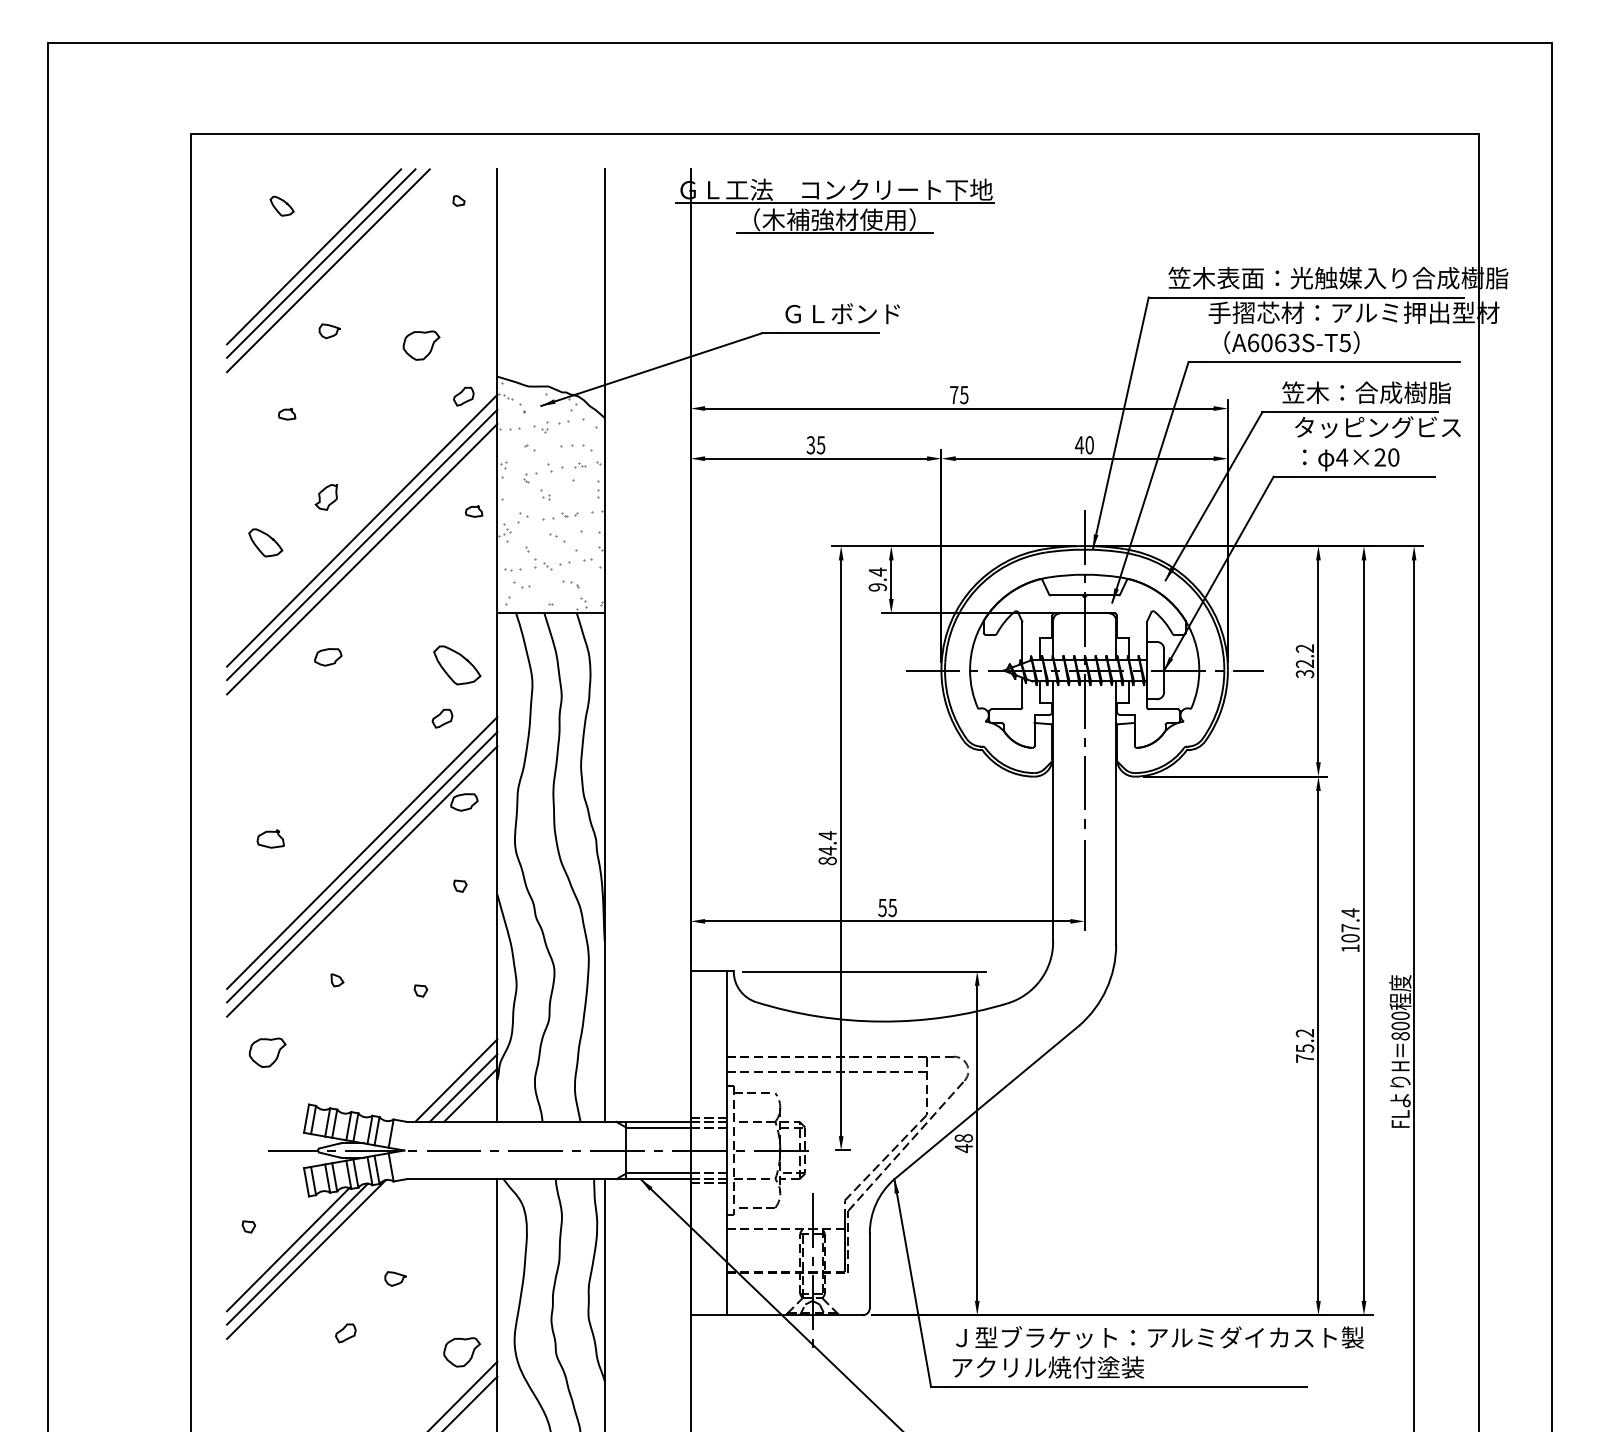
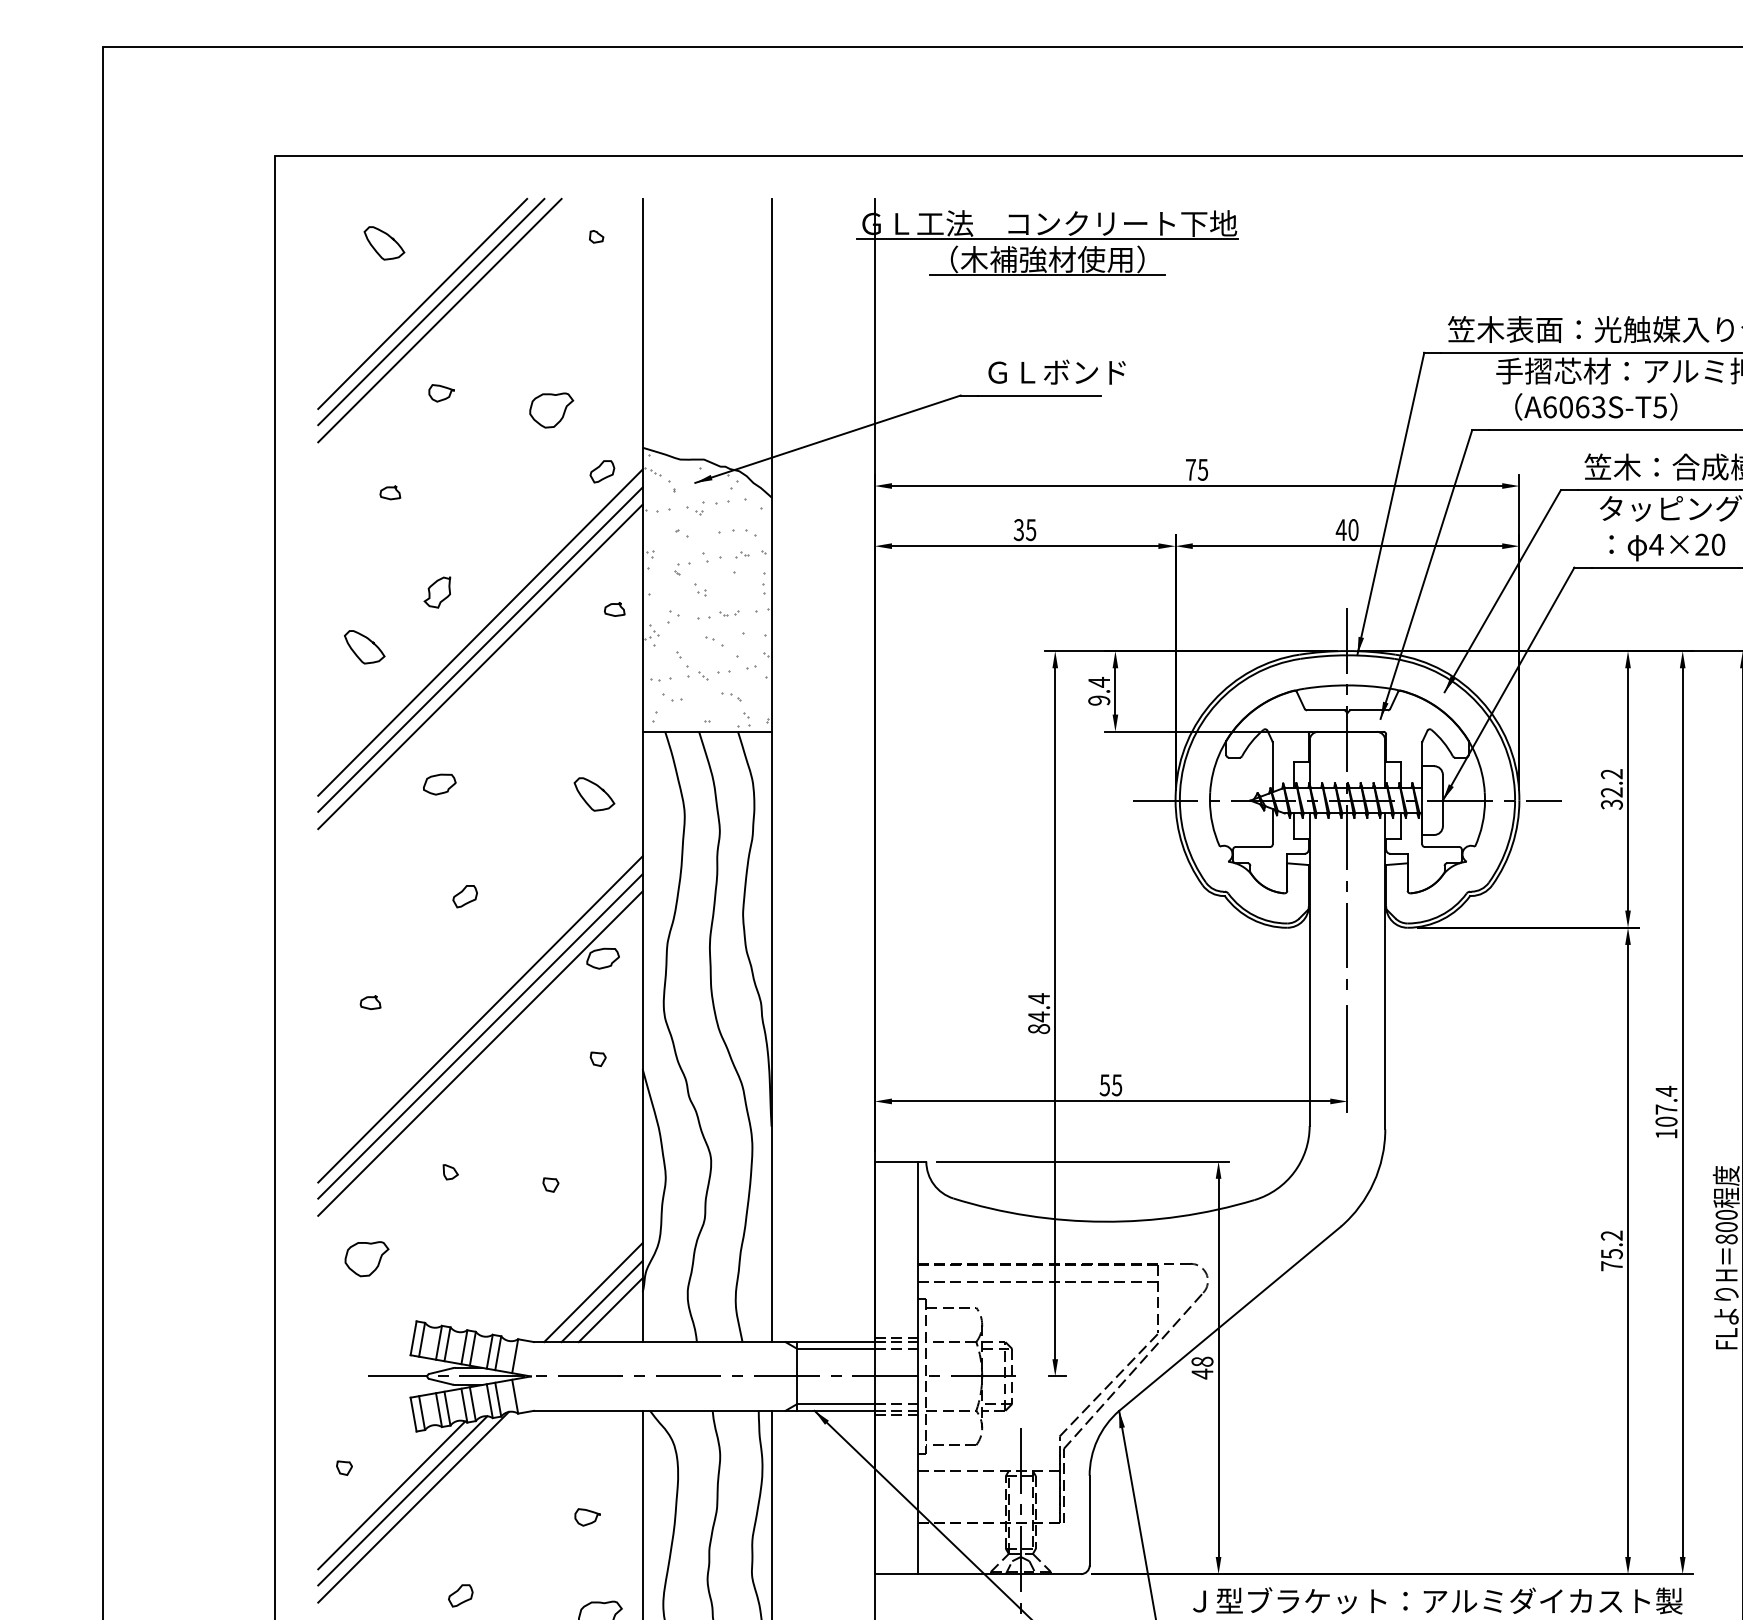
part: (281, 205) -> (383, 242), size x1.43
part: (456, 665) -> (593, 794), size x0.71
part: (442, 718) -> (465, 896), moved
part: (270, 838) -> (370, 1002), size x0.62
part: (395, 1278) -> (587, 1516), moved

